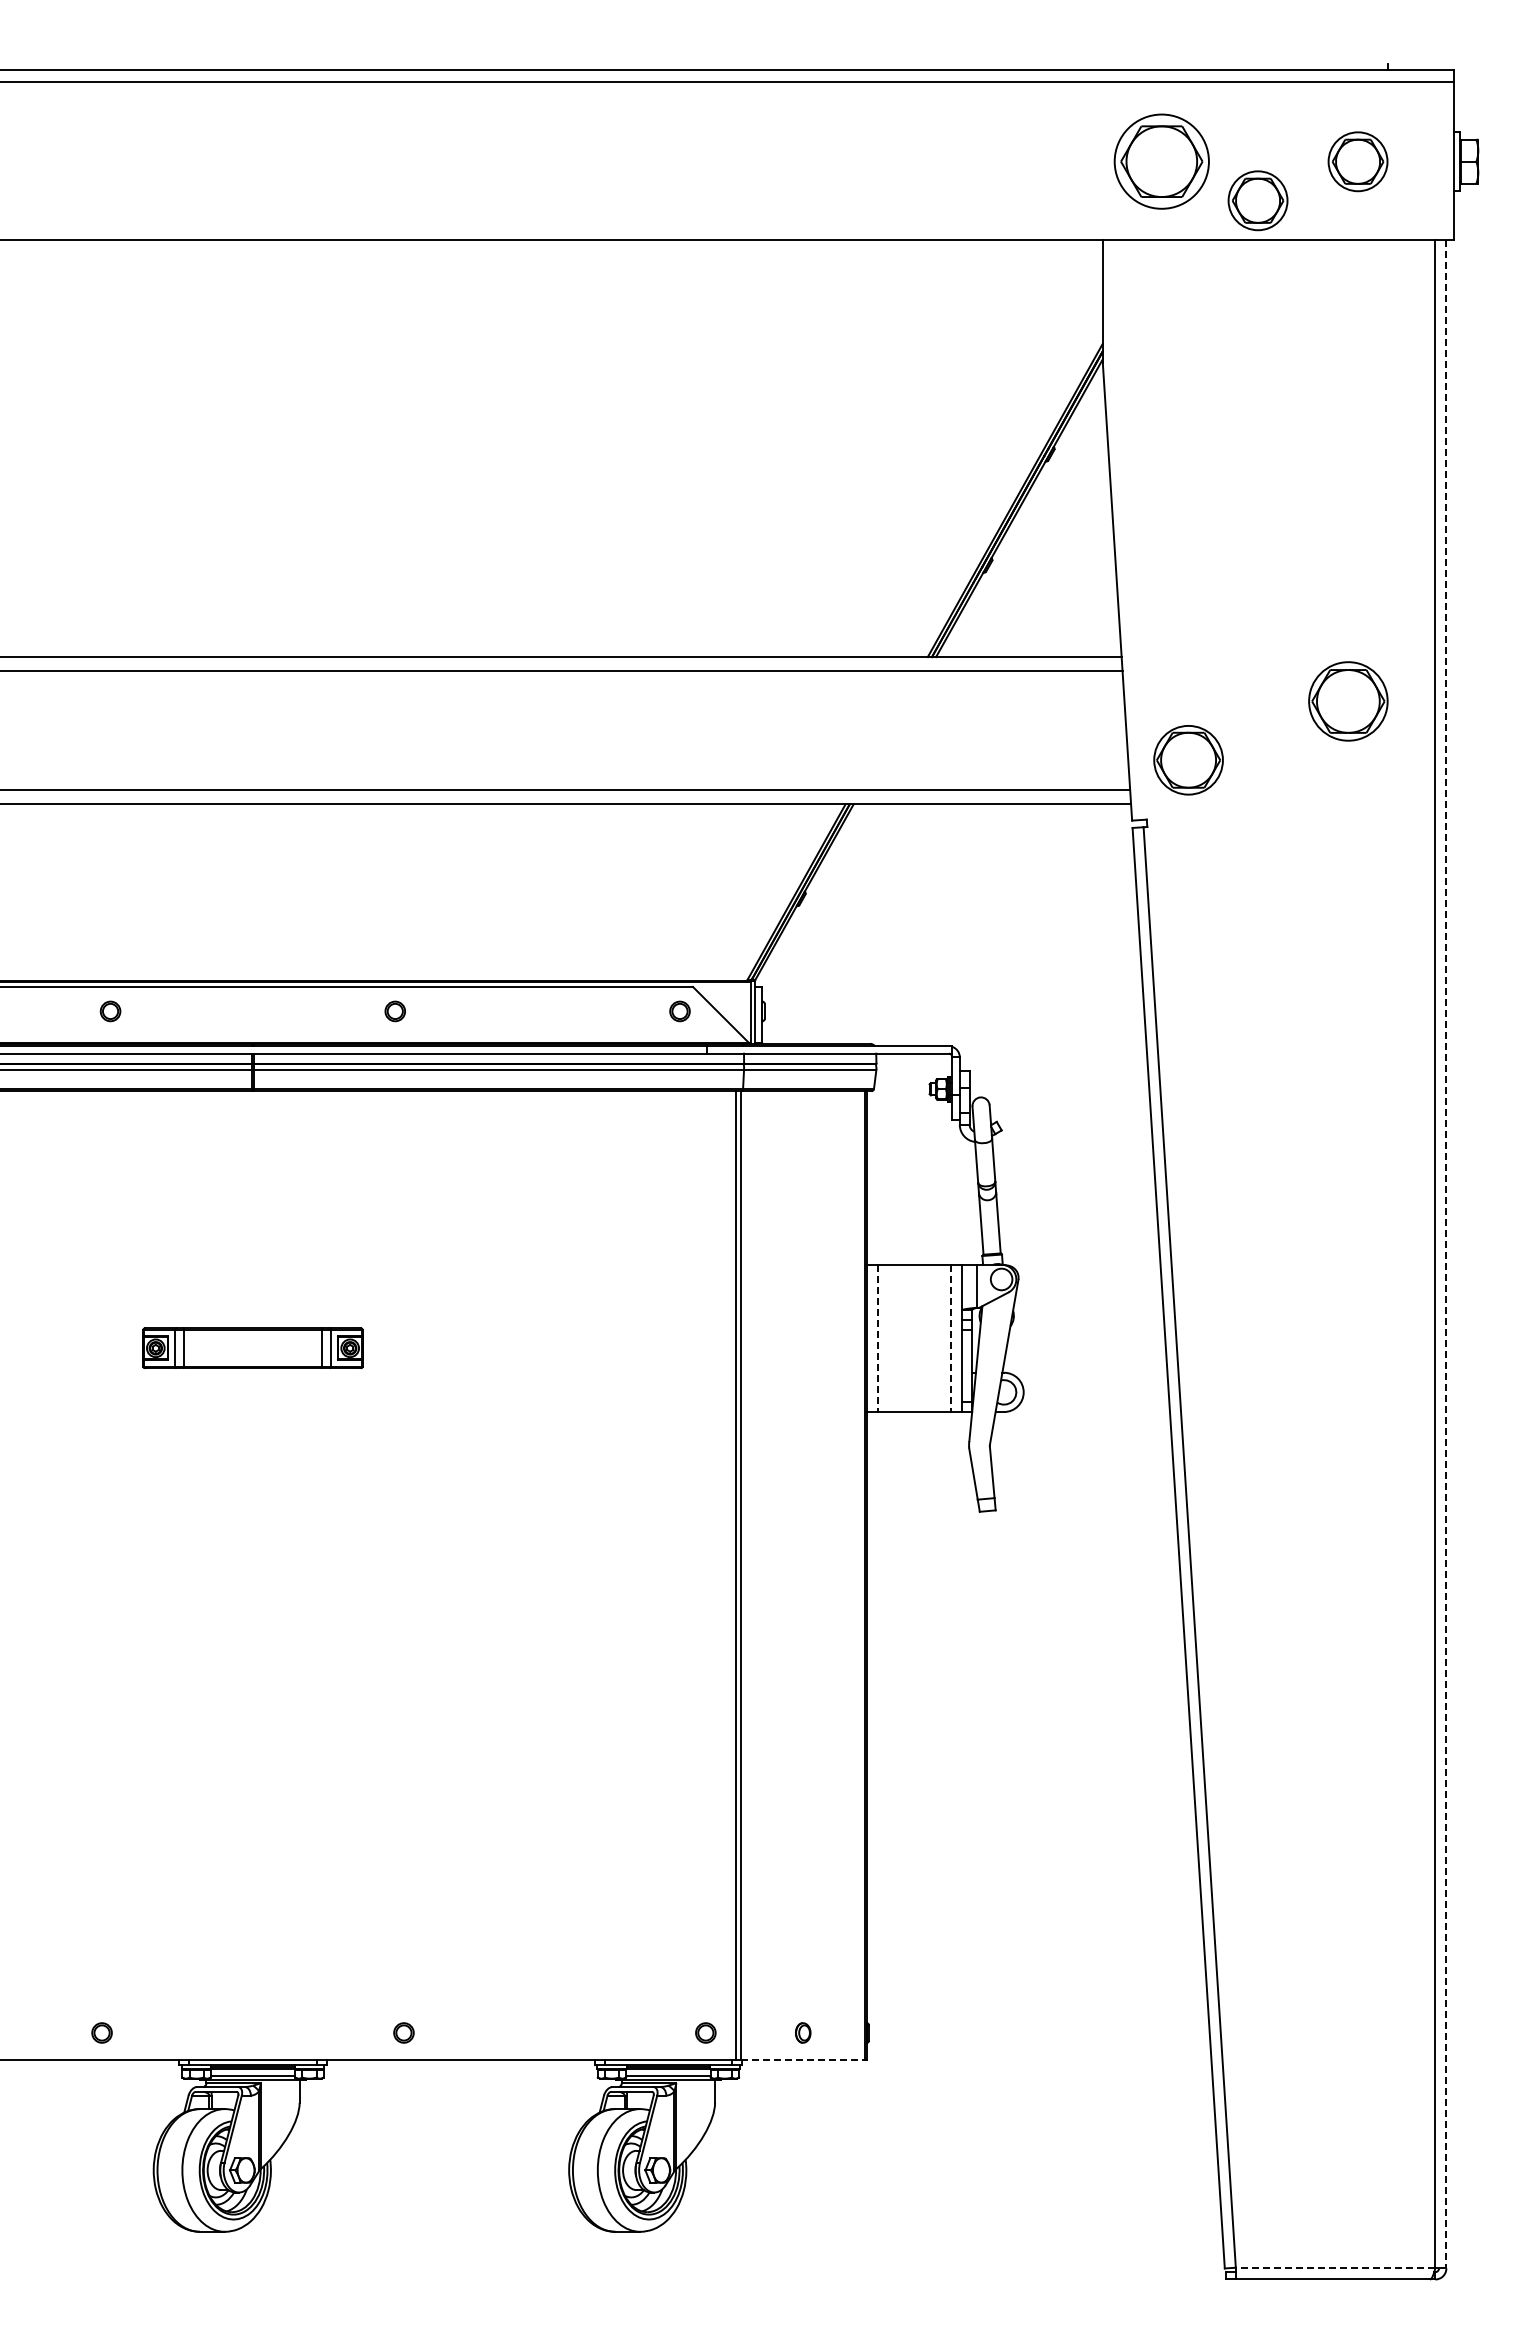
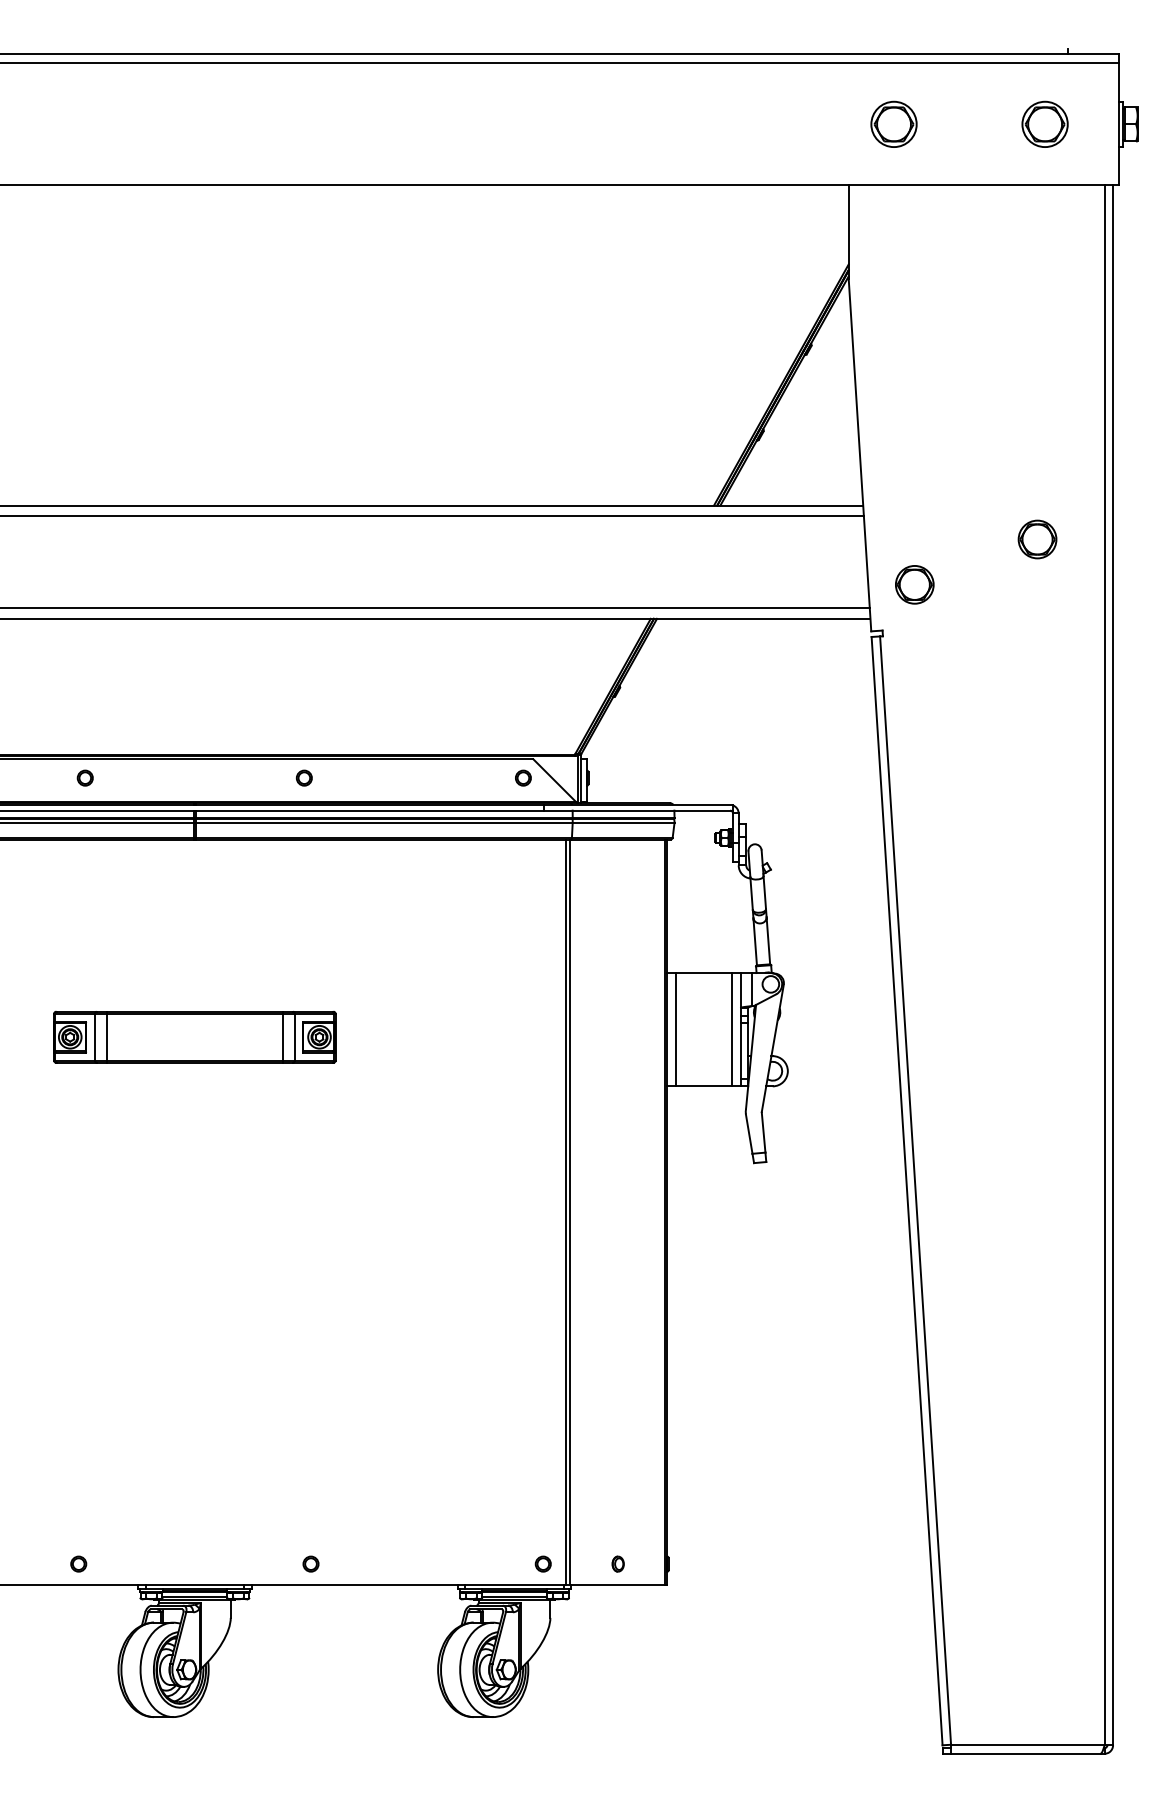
part: (1161, 161) -> (893, 124), size x0.62
part: (1257, 200) -> (967, 154), removed
part: (1347, 700) -> (1036, 538), size x0.62
part: (1188, 759) -> (914, 584), size x0.71
line: (1446, 1254) -> (1113, 965), dashed -> solid
line: (877, 1338) -> (675, 1029), dashed -> solid
line: (951, 1338) -> (732, 1029), dashed -> solid
part: (252, 1348) -> (194, 1037), size x1.67
line: (802, 2059) -> (617, 1584), dashed -> solid
line: (1335, 2268) -> (1027, 1745), dashed -> solid

